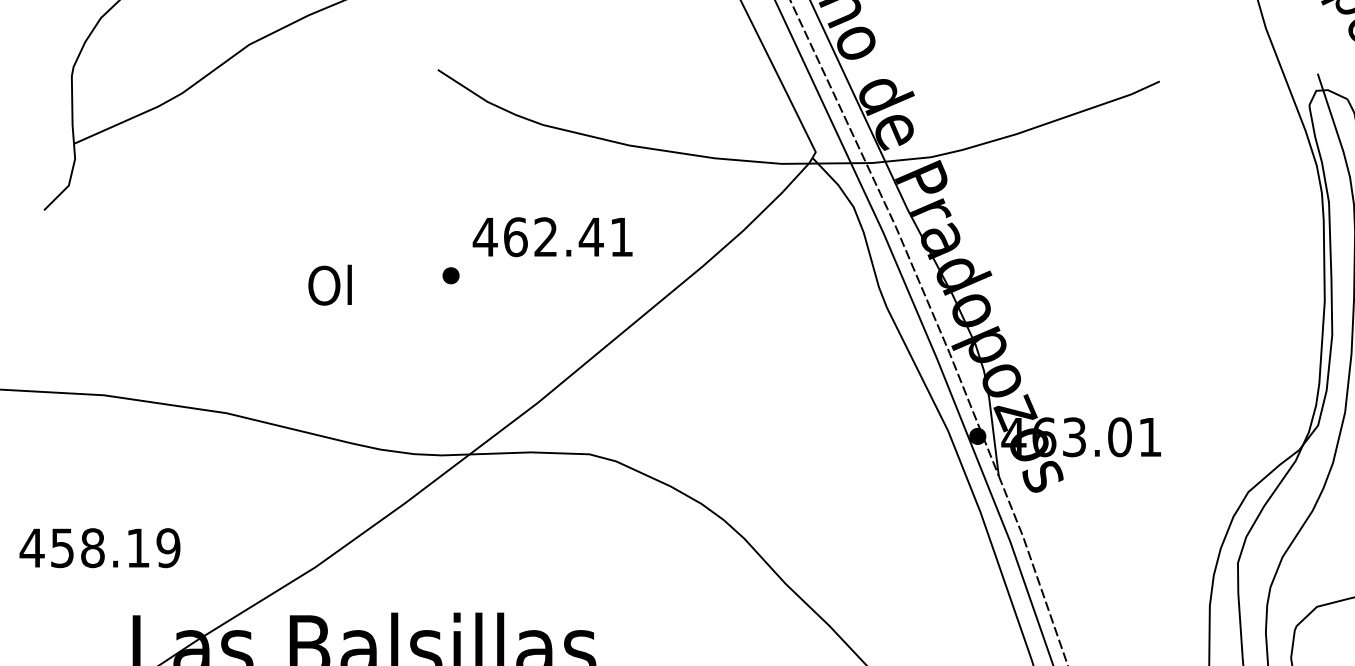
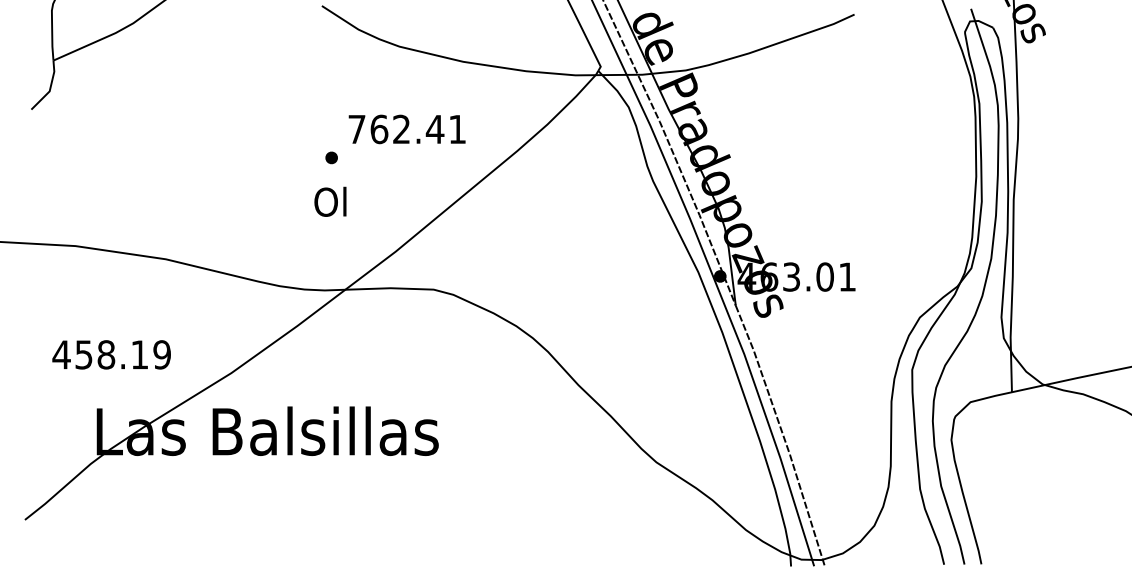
text: (484, 237) -> (356, 129), 462.41 -> 762.41
text: (330, 284) -> (330, 201), moved
text: (99, 547) -> (111, 354), moved

